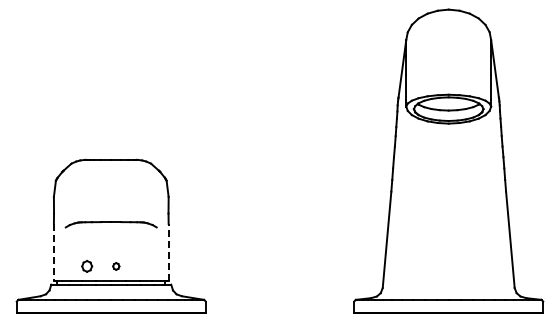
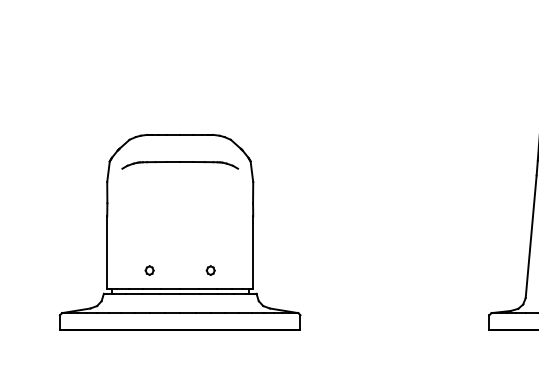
part: (110, 224) -> (179, 165), moved
line: (53, 252) -> (106, 252), dashed -> solid
line: (168, 252) -> (253, 252), dashed -> solid
part: (87, 266) -> (149, 270), size x0.62
part: (116, 266) -> (211, 270), moved

